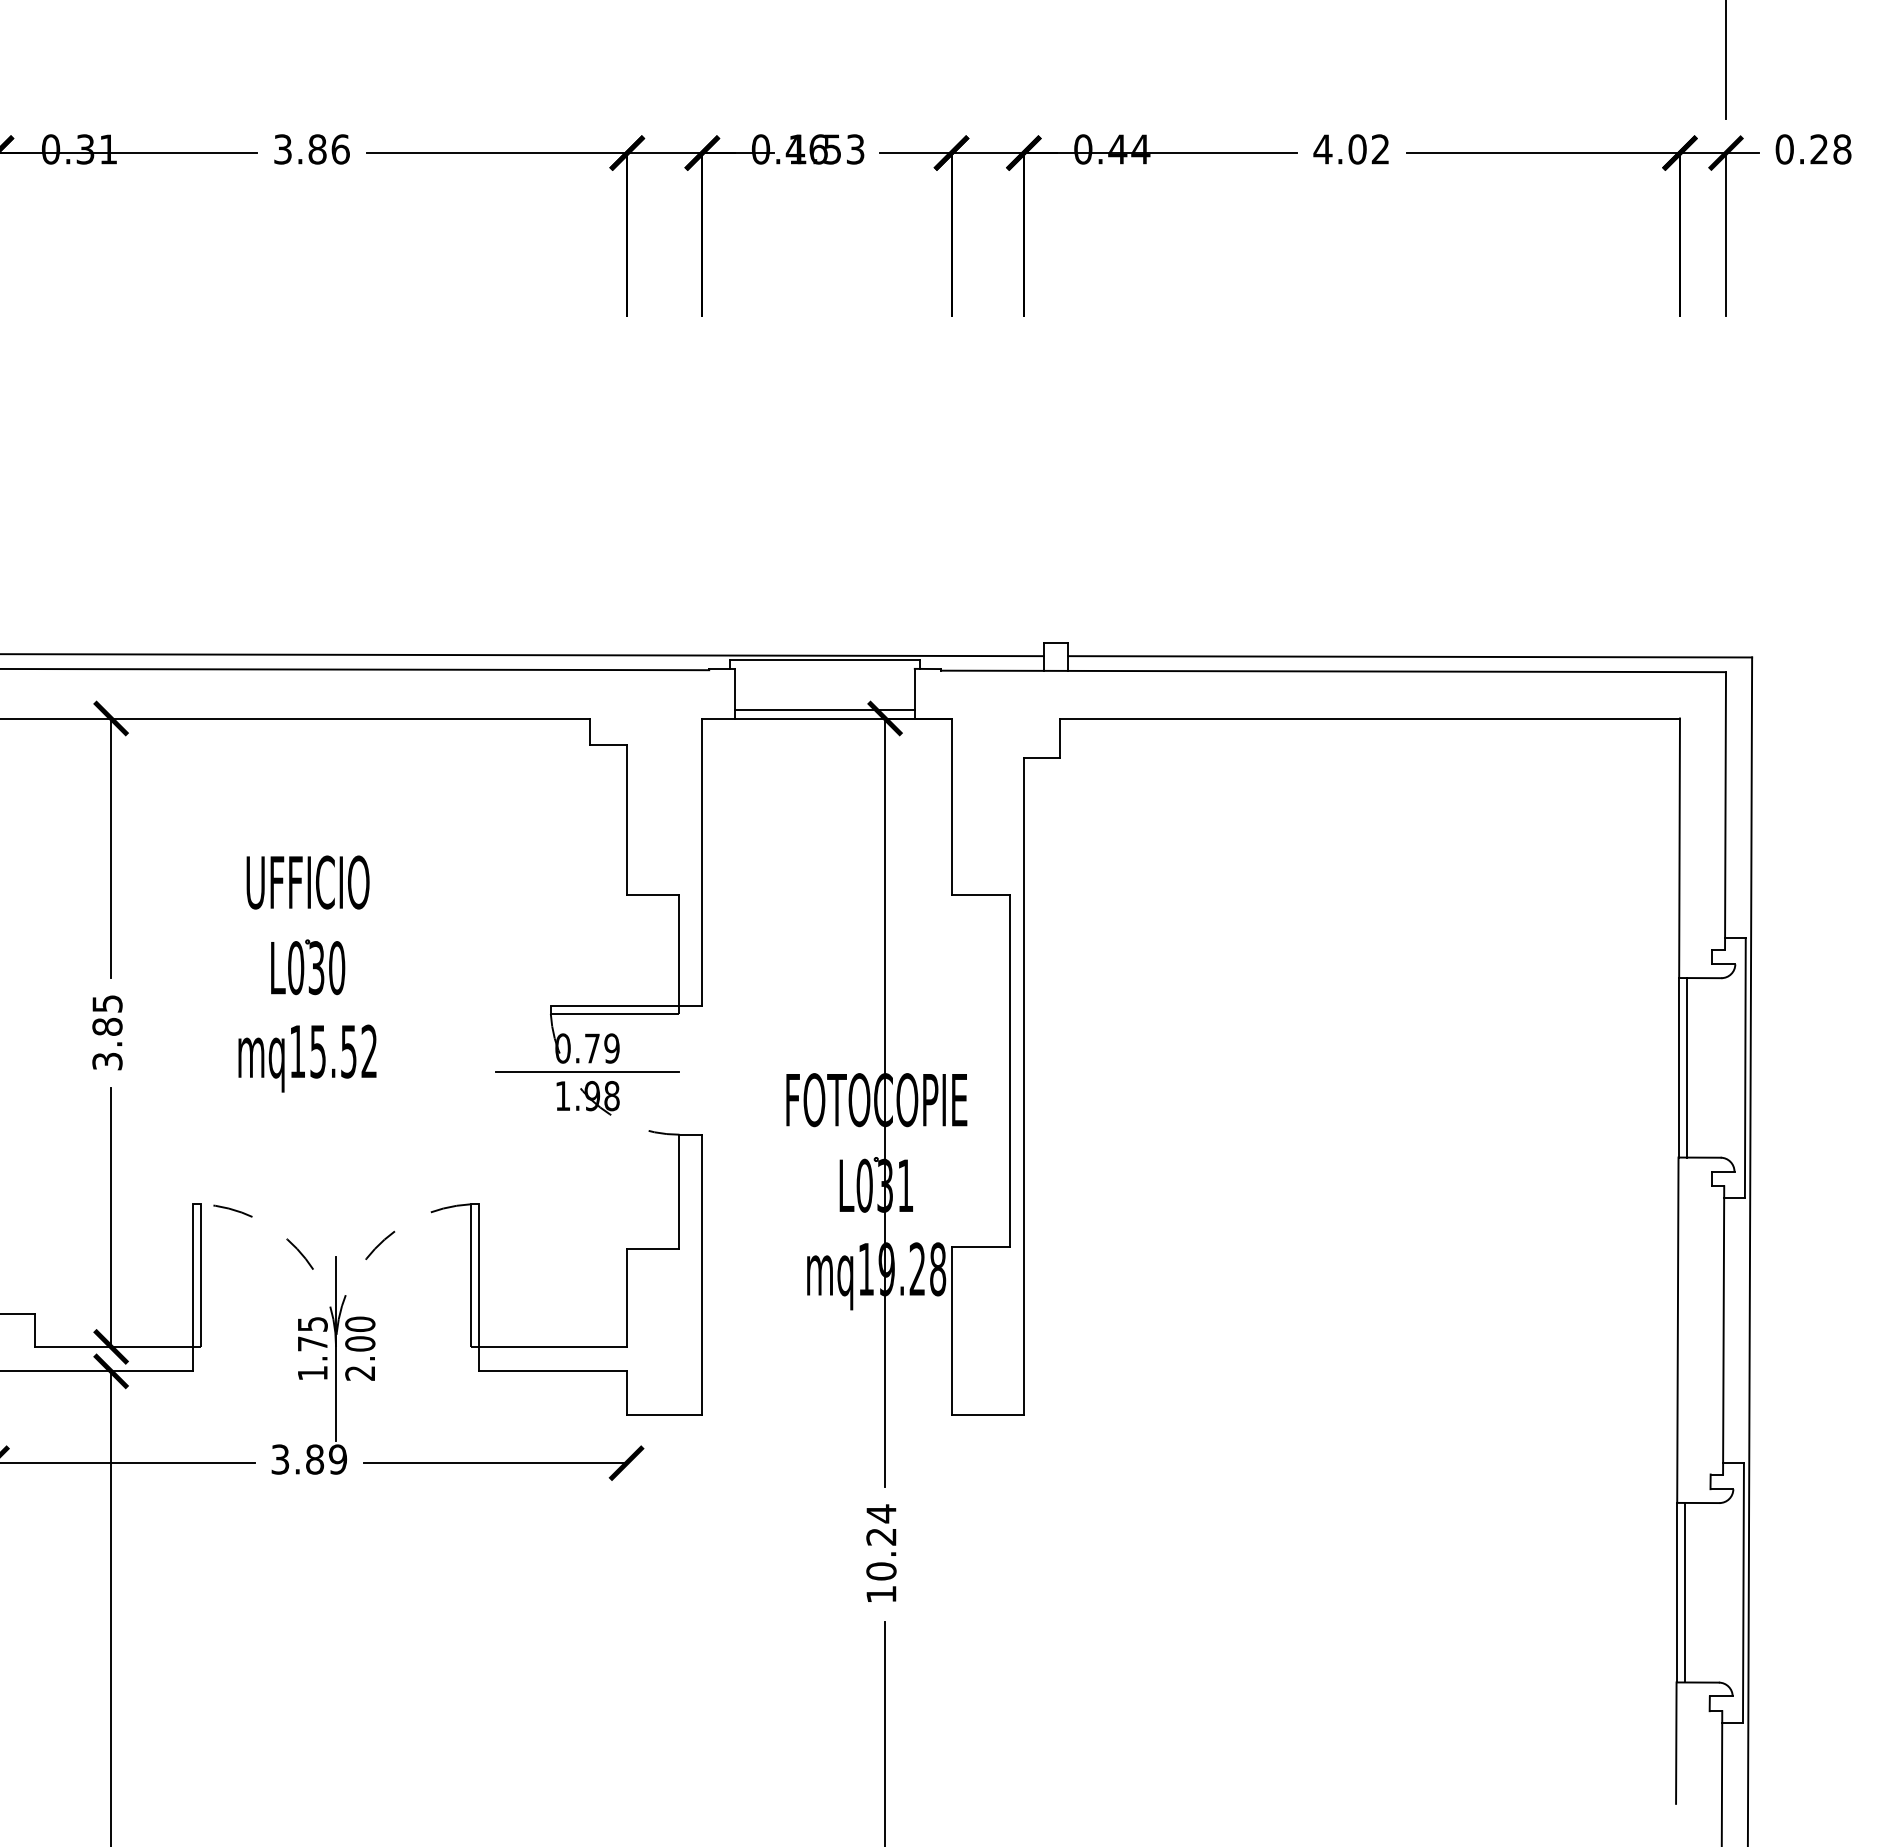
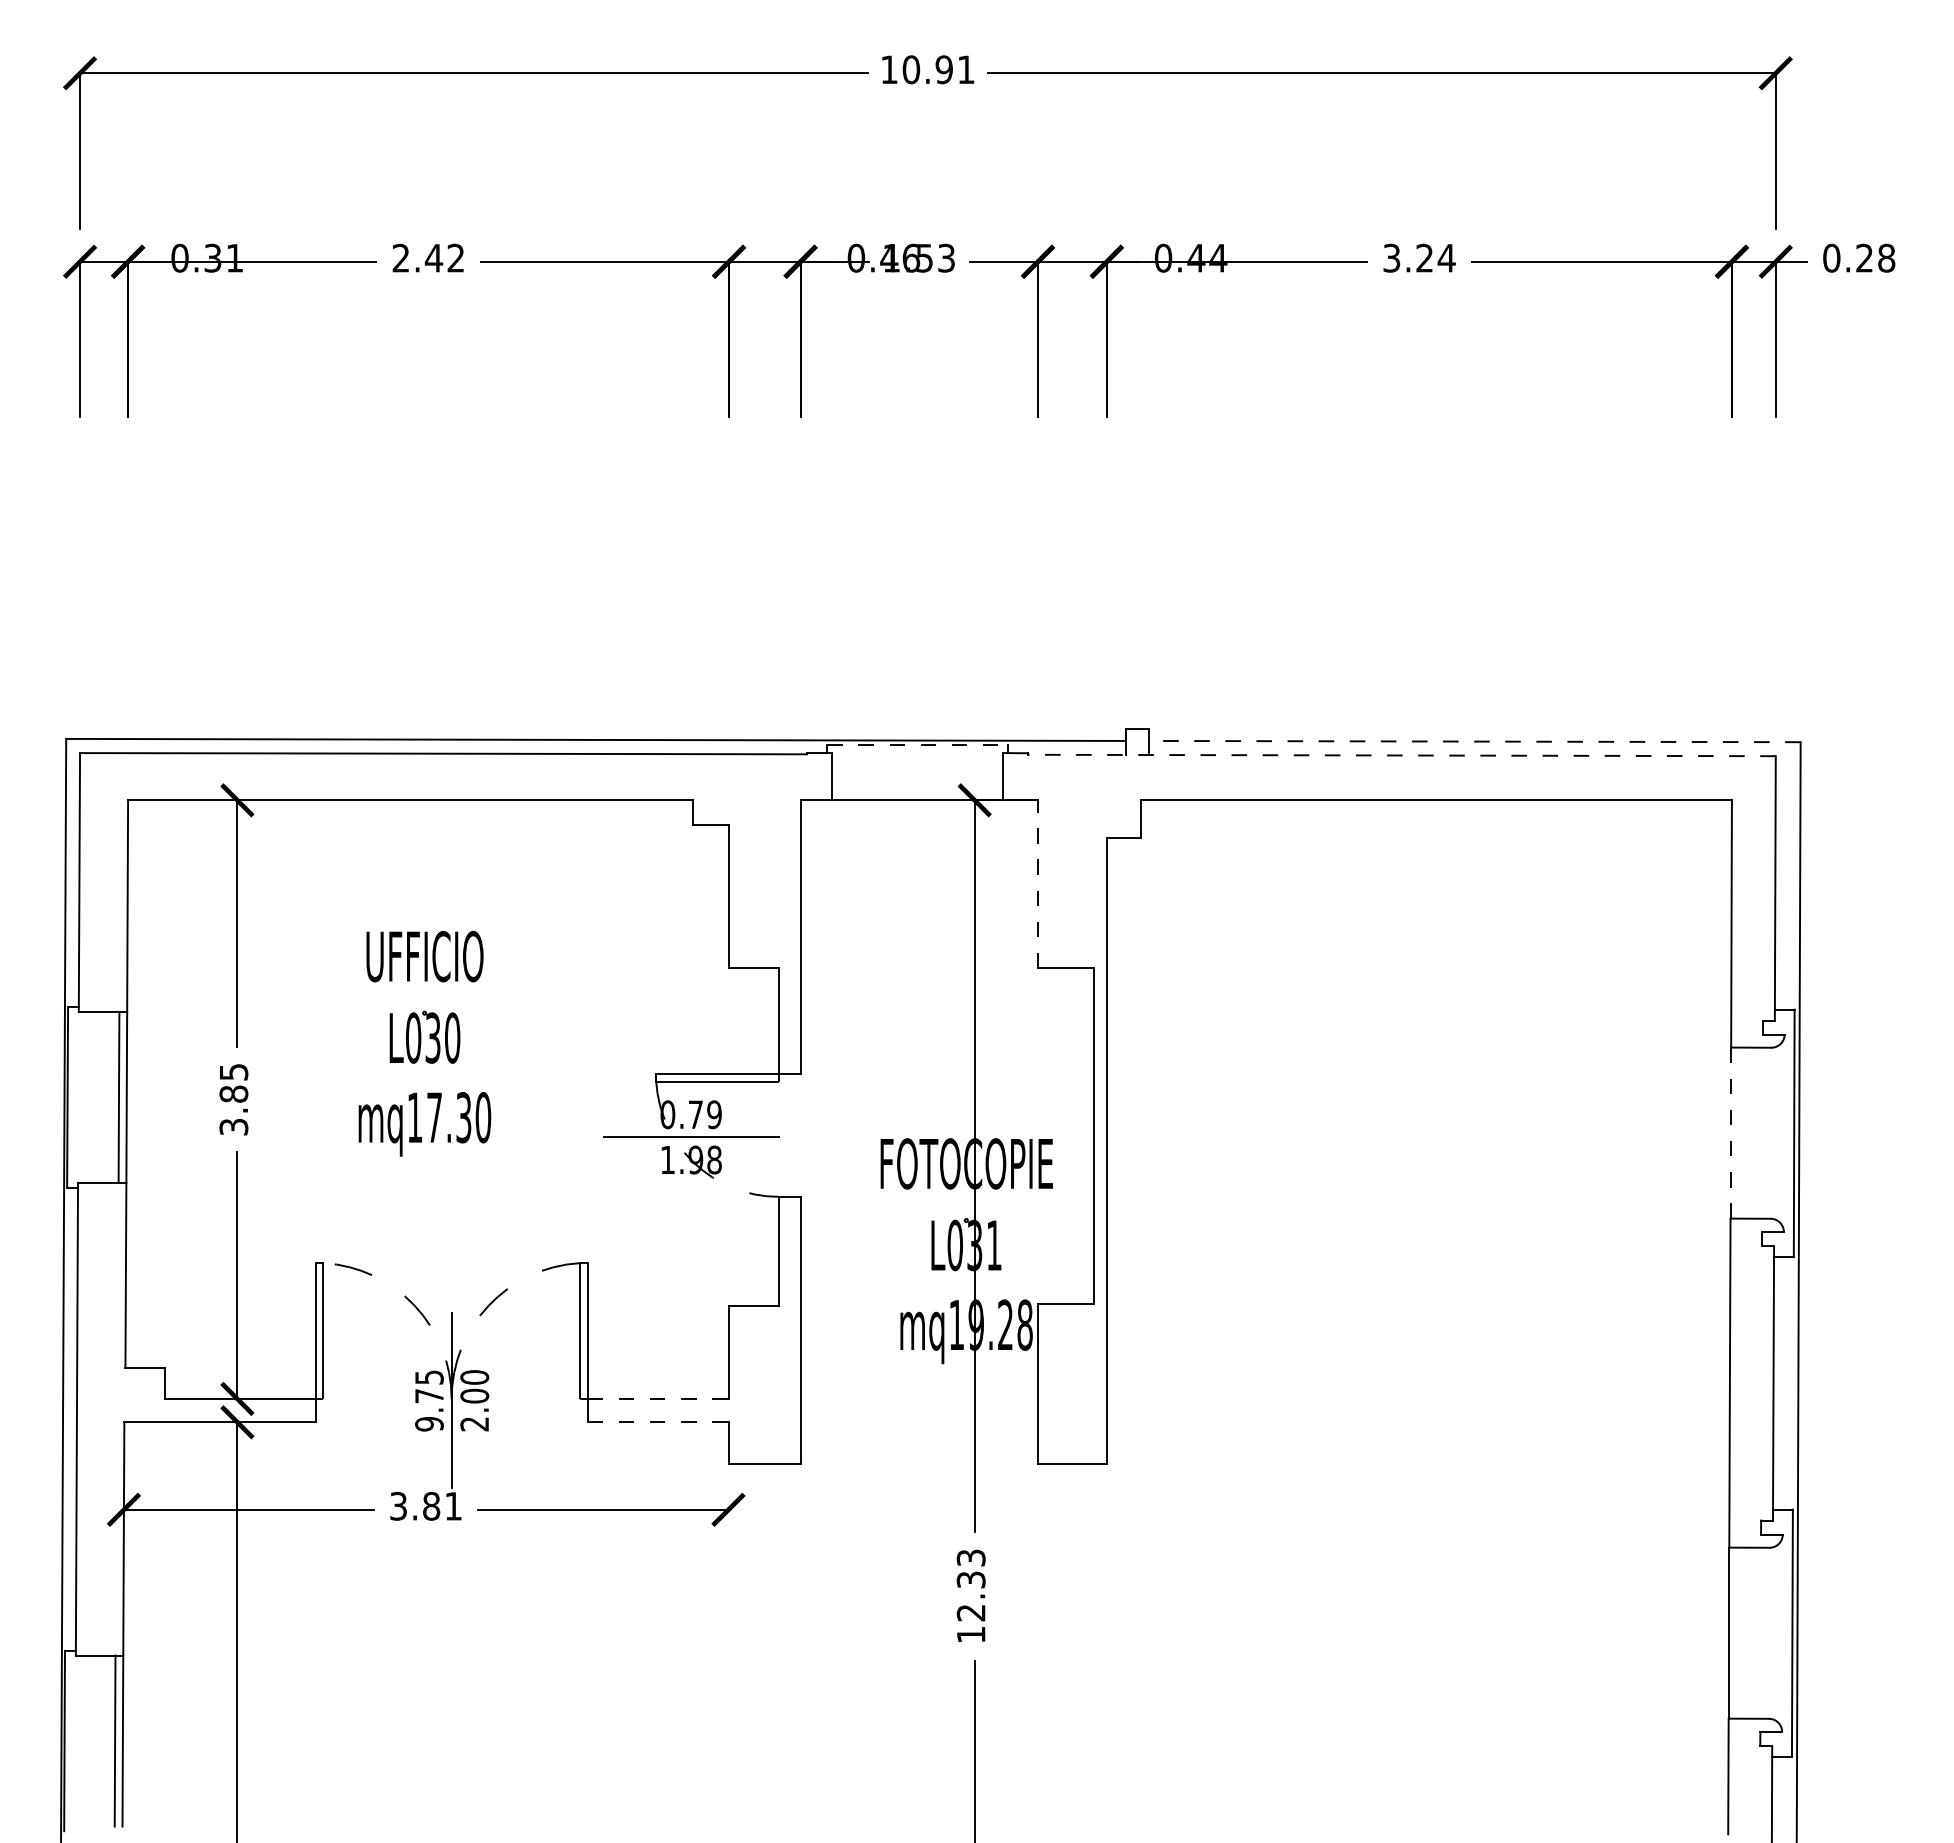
text: (311, 148) -> (428, 257), 3.86 -> 2.42
text: (1350, 148) -> (1418, 257), 4.02 -> 3.24
line: (1409, 656) -> (1474, 741), solid -> dashed
line: (826, 660) -> (918, 745), solid -> dashed
line: (1333, 671) -> (1401, 755), solid -> dashed
line: (825, 710) -> (917, 792), removed
line: (952, 806) -> (1038, 884), solid -> dashed
text: (344, 1051) -> (459, 1117), mq15.52 -> mq17.30
line: (1686, 1067) -> (1738, 1132), removed
line: (1679, 1068) -> (1731, 1133), solid -> dashed
line: (553, 1346) -> (658, 1398), solid -> dashed
line: (553, 1371) -> (658, 1422), solid -> dashed
text: (312, 1373) -> (429, 1424), 1.75 -> 9.75
text: (338, 1458) -> (453, 1505), 3.89 -> 3.81
text: (880, 1542) -> (970, 1585), 10.24 -> 12.33
line: (1685, 1592) -> (1737, 1632), removed

